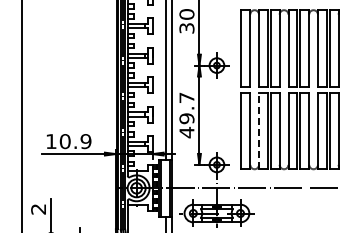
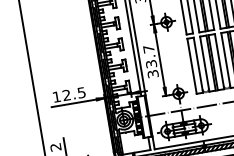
text: (186, 125) -> (151, 69), 49.7 -> 33.7
line: (259, 130) -> (205, 63), dashed -> solid
text: (75, 141) -> (74, 94), 10.9 -> 12.5

